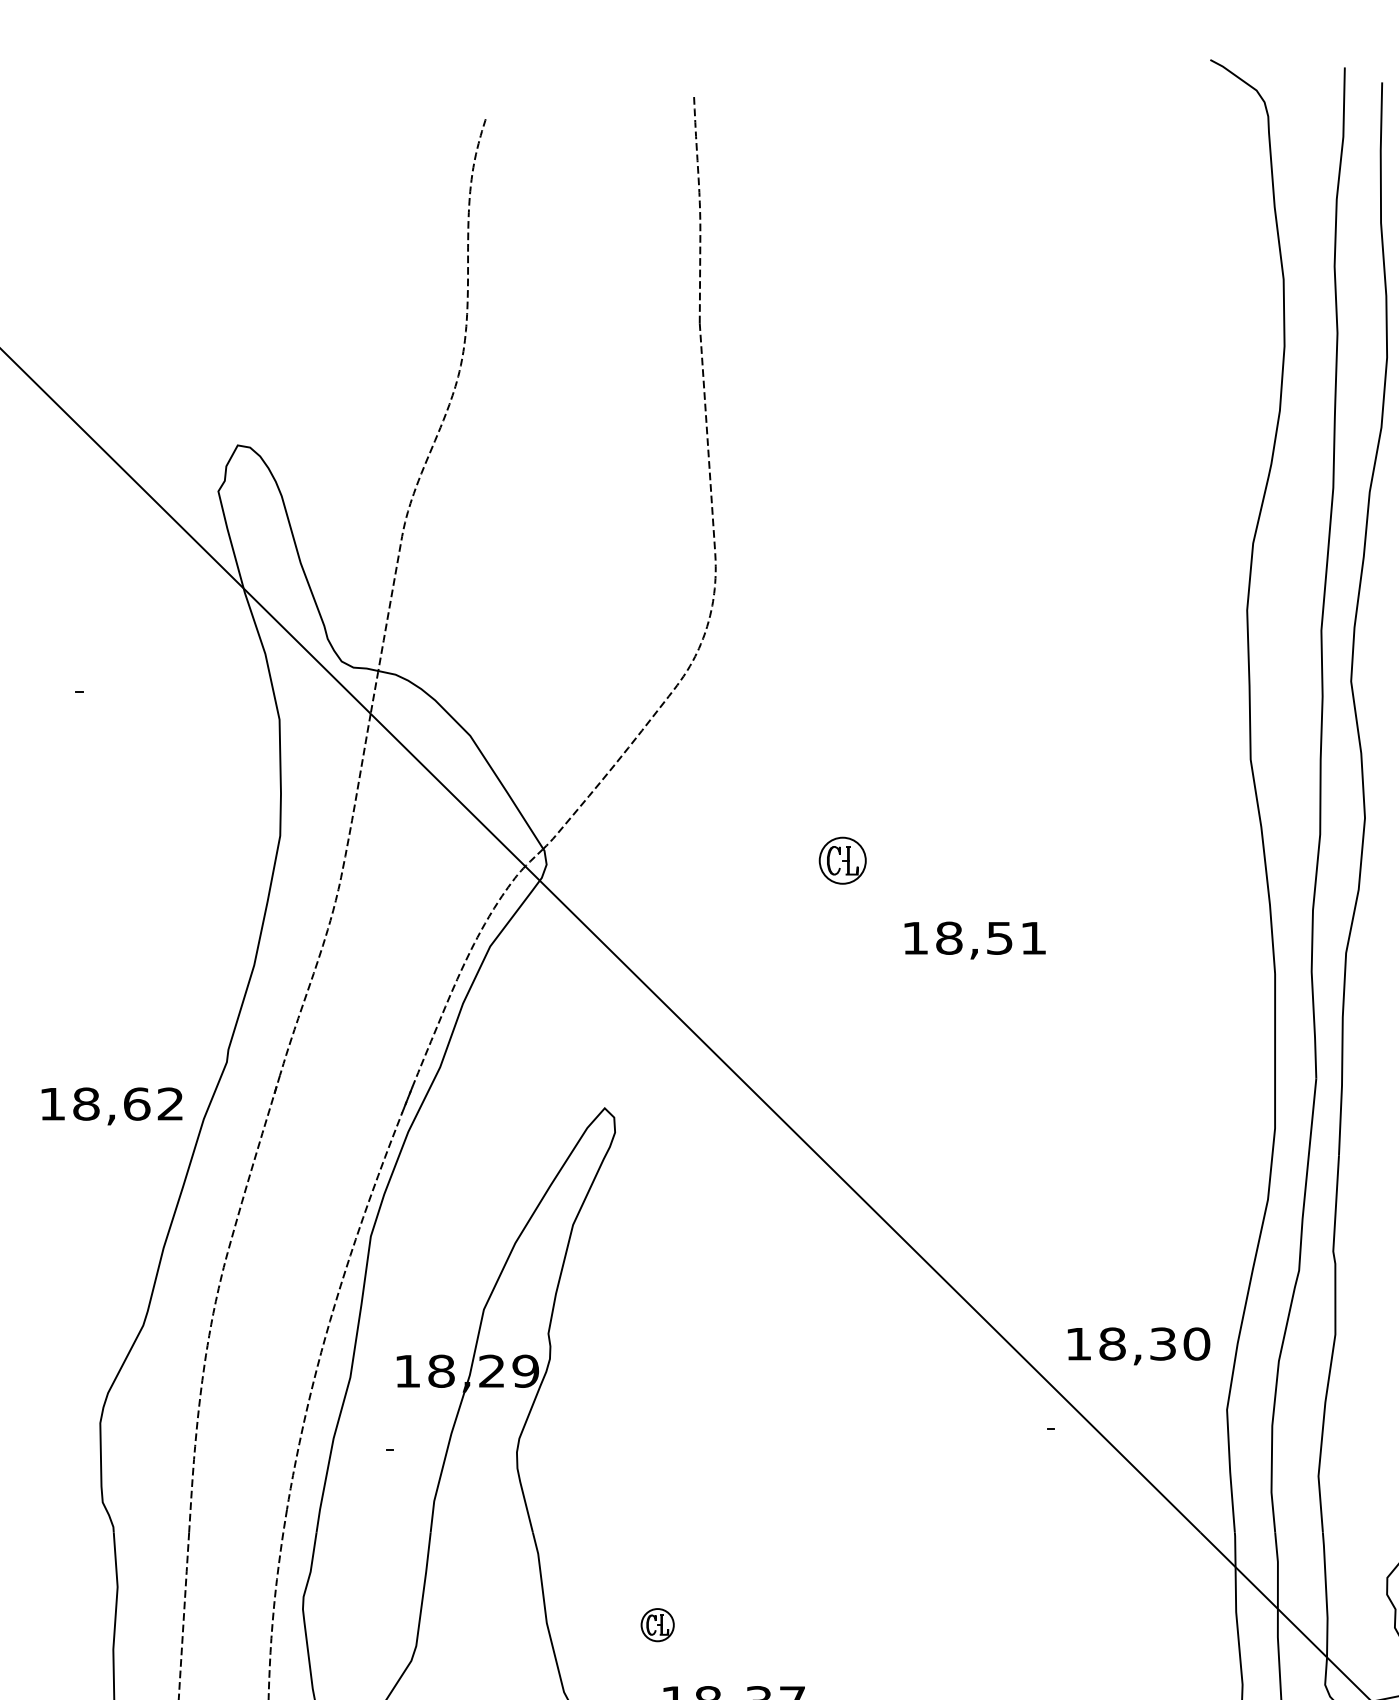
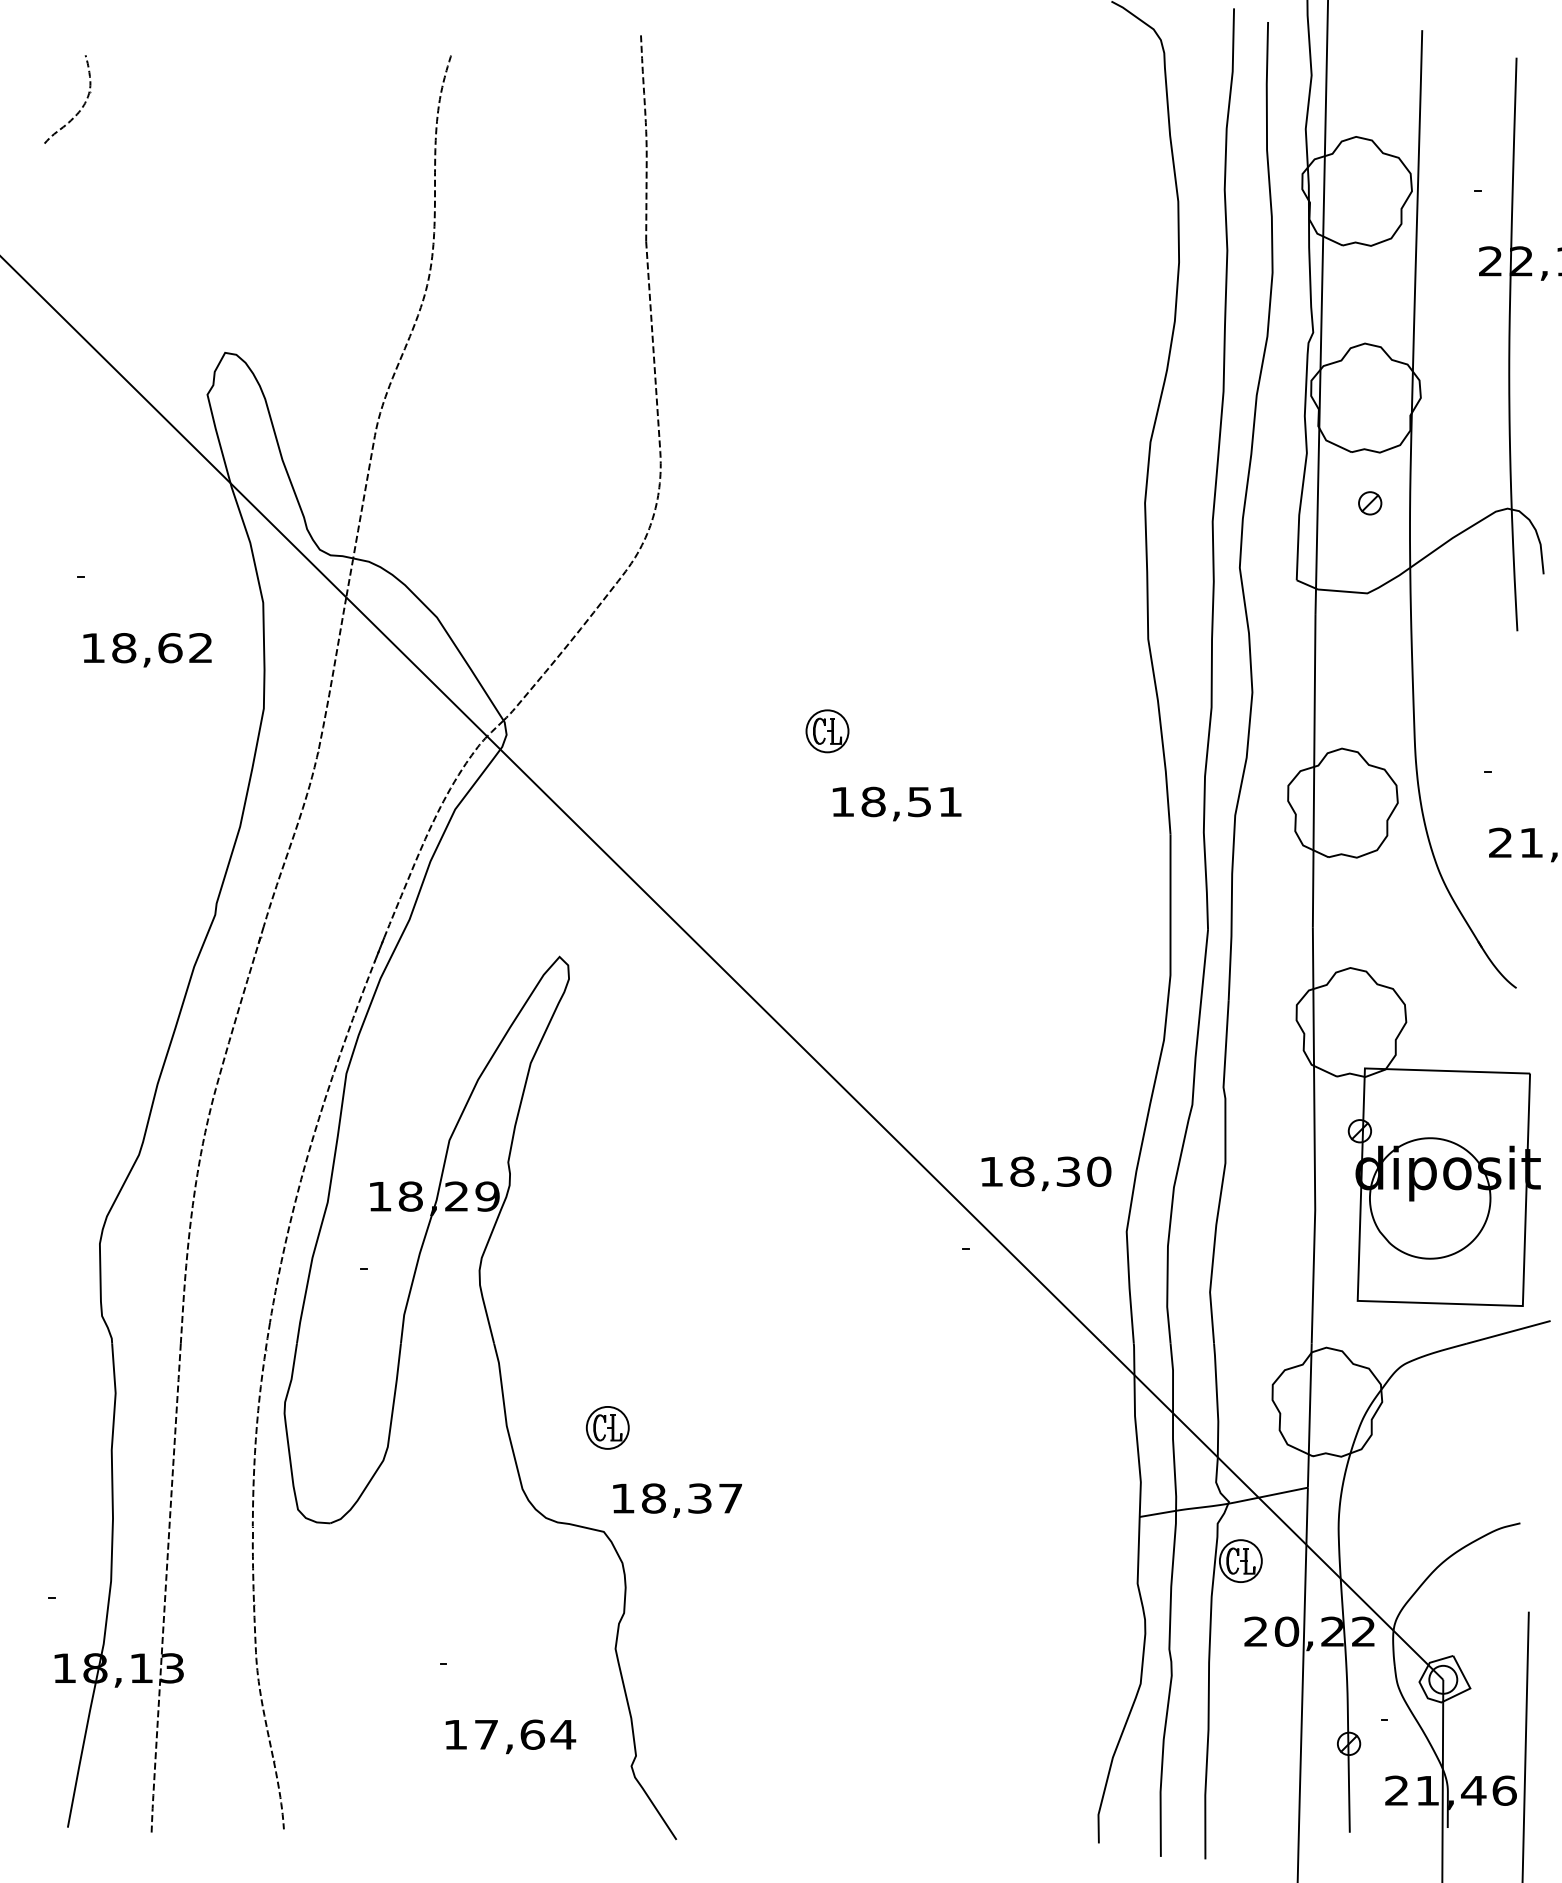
curve: (81, 174) -> (82, 105), added
part: (842, 860) -> (827, 731), moved
text: (111, 1106) -> (147, 650), moved
part: (657, 1624) -> (607, 1427), size x1.43

